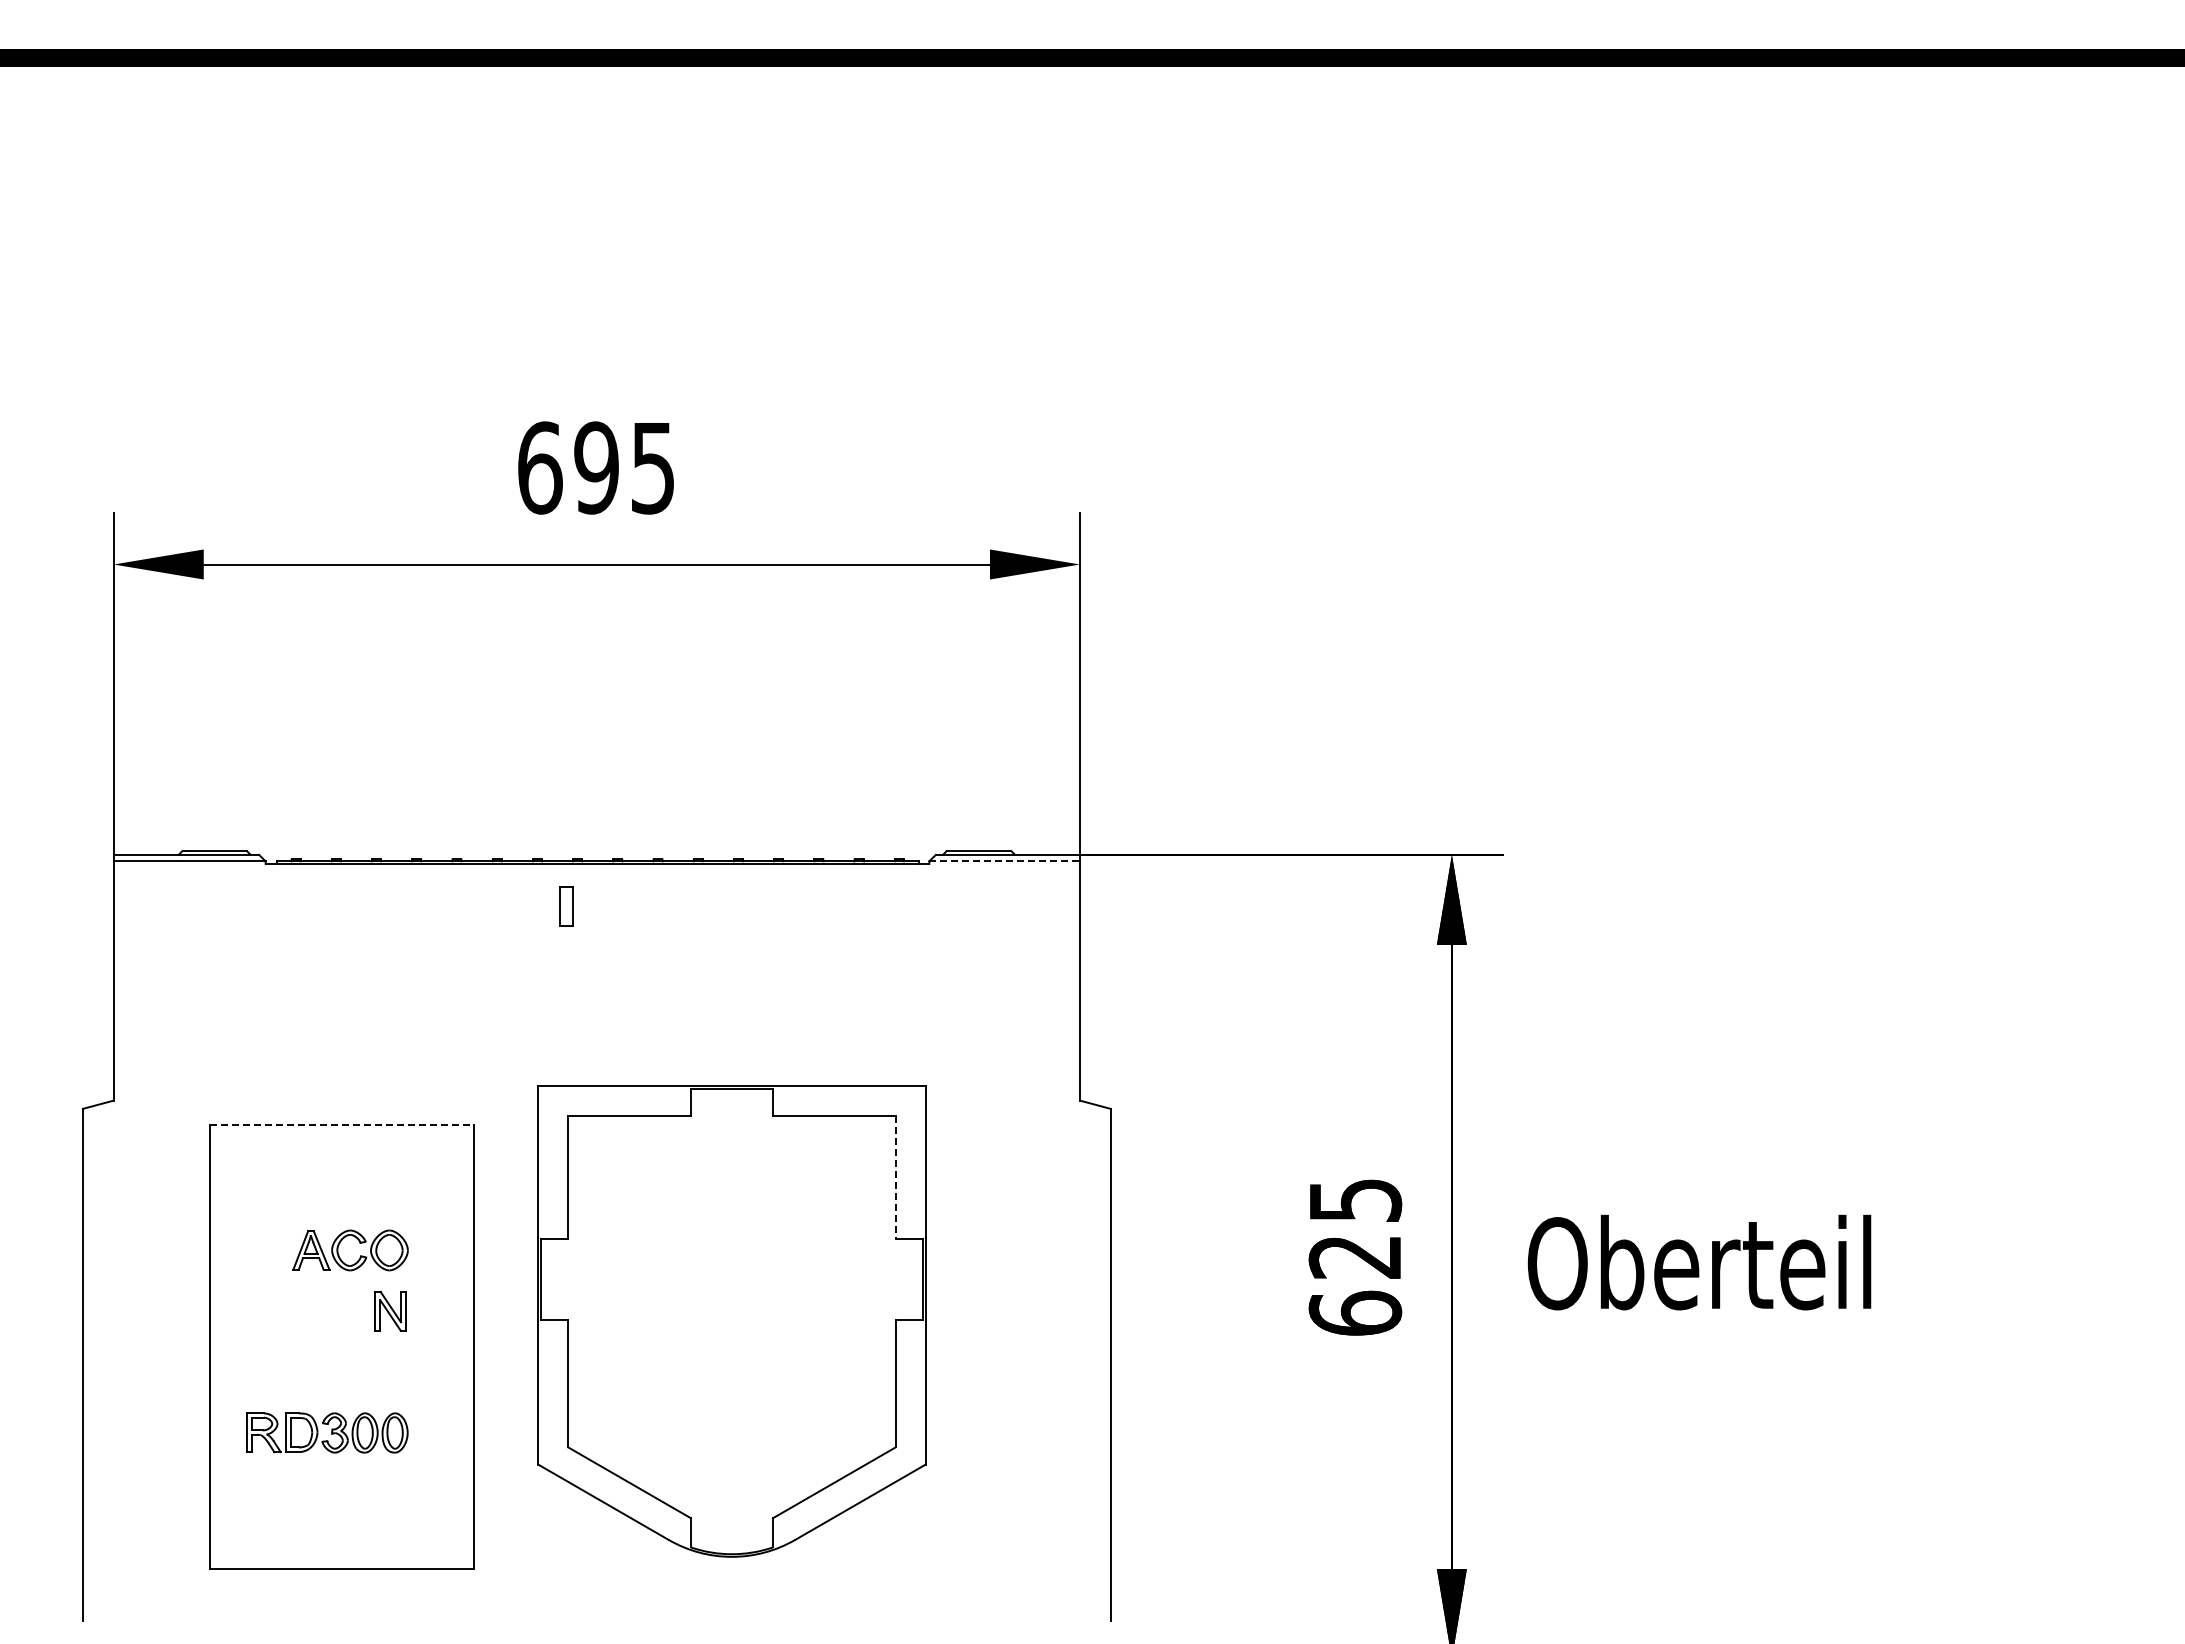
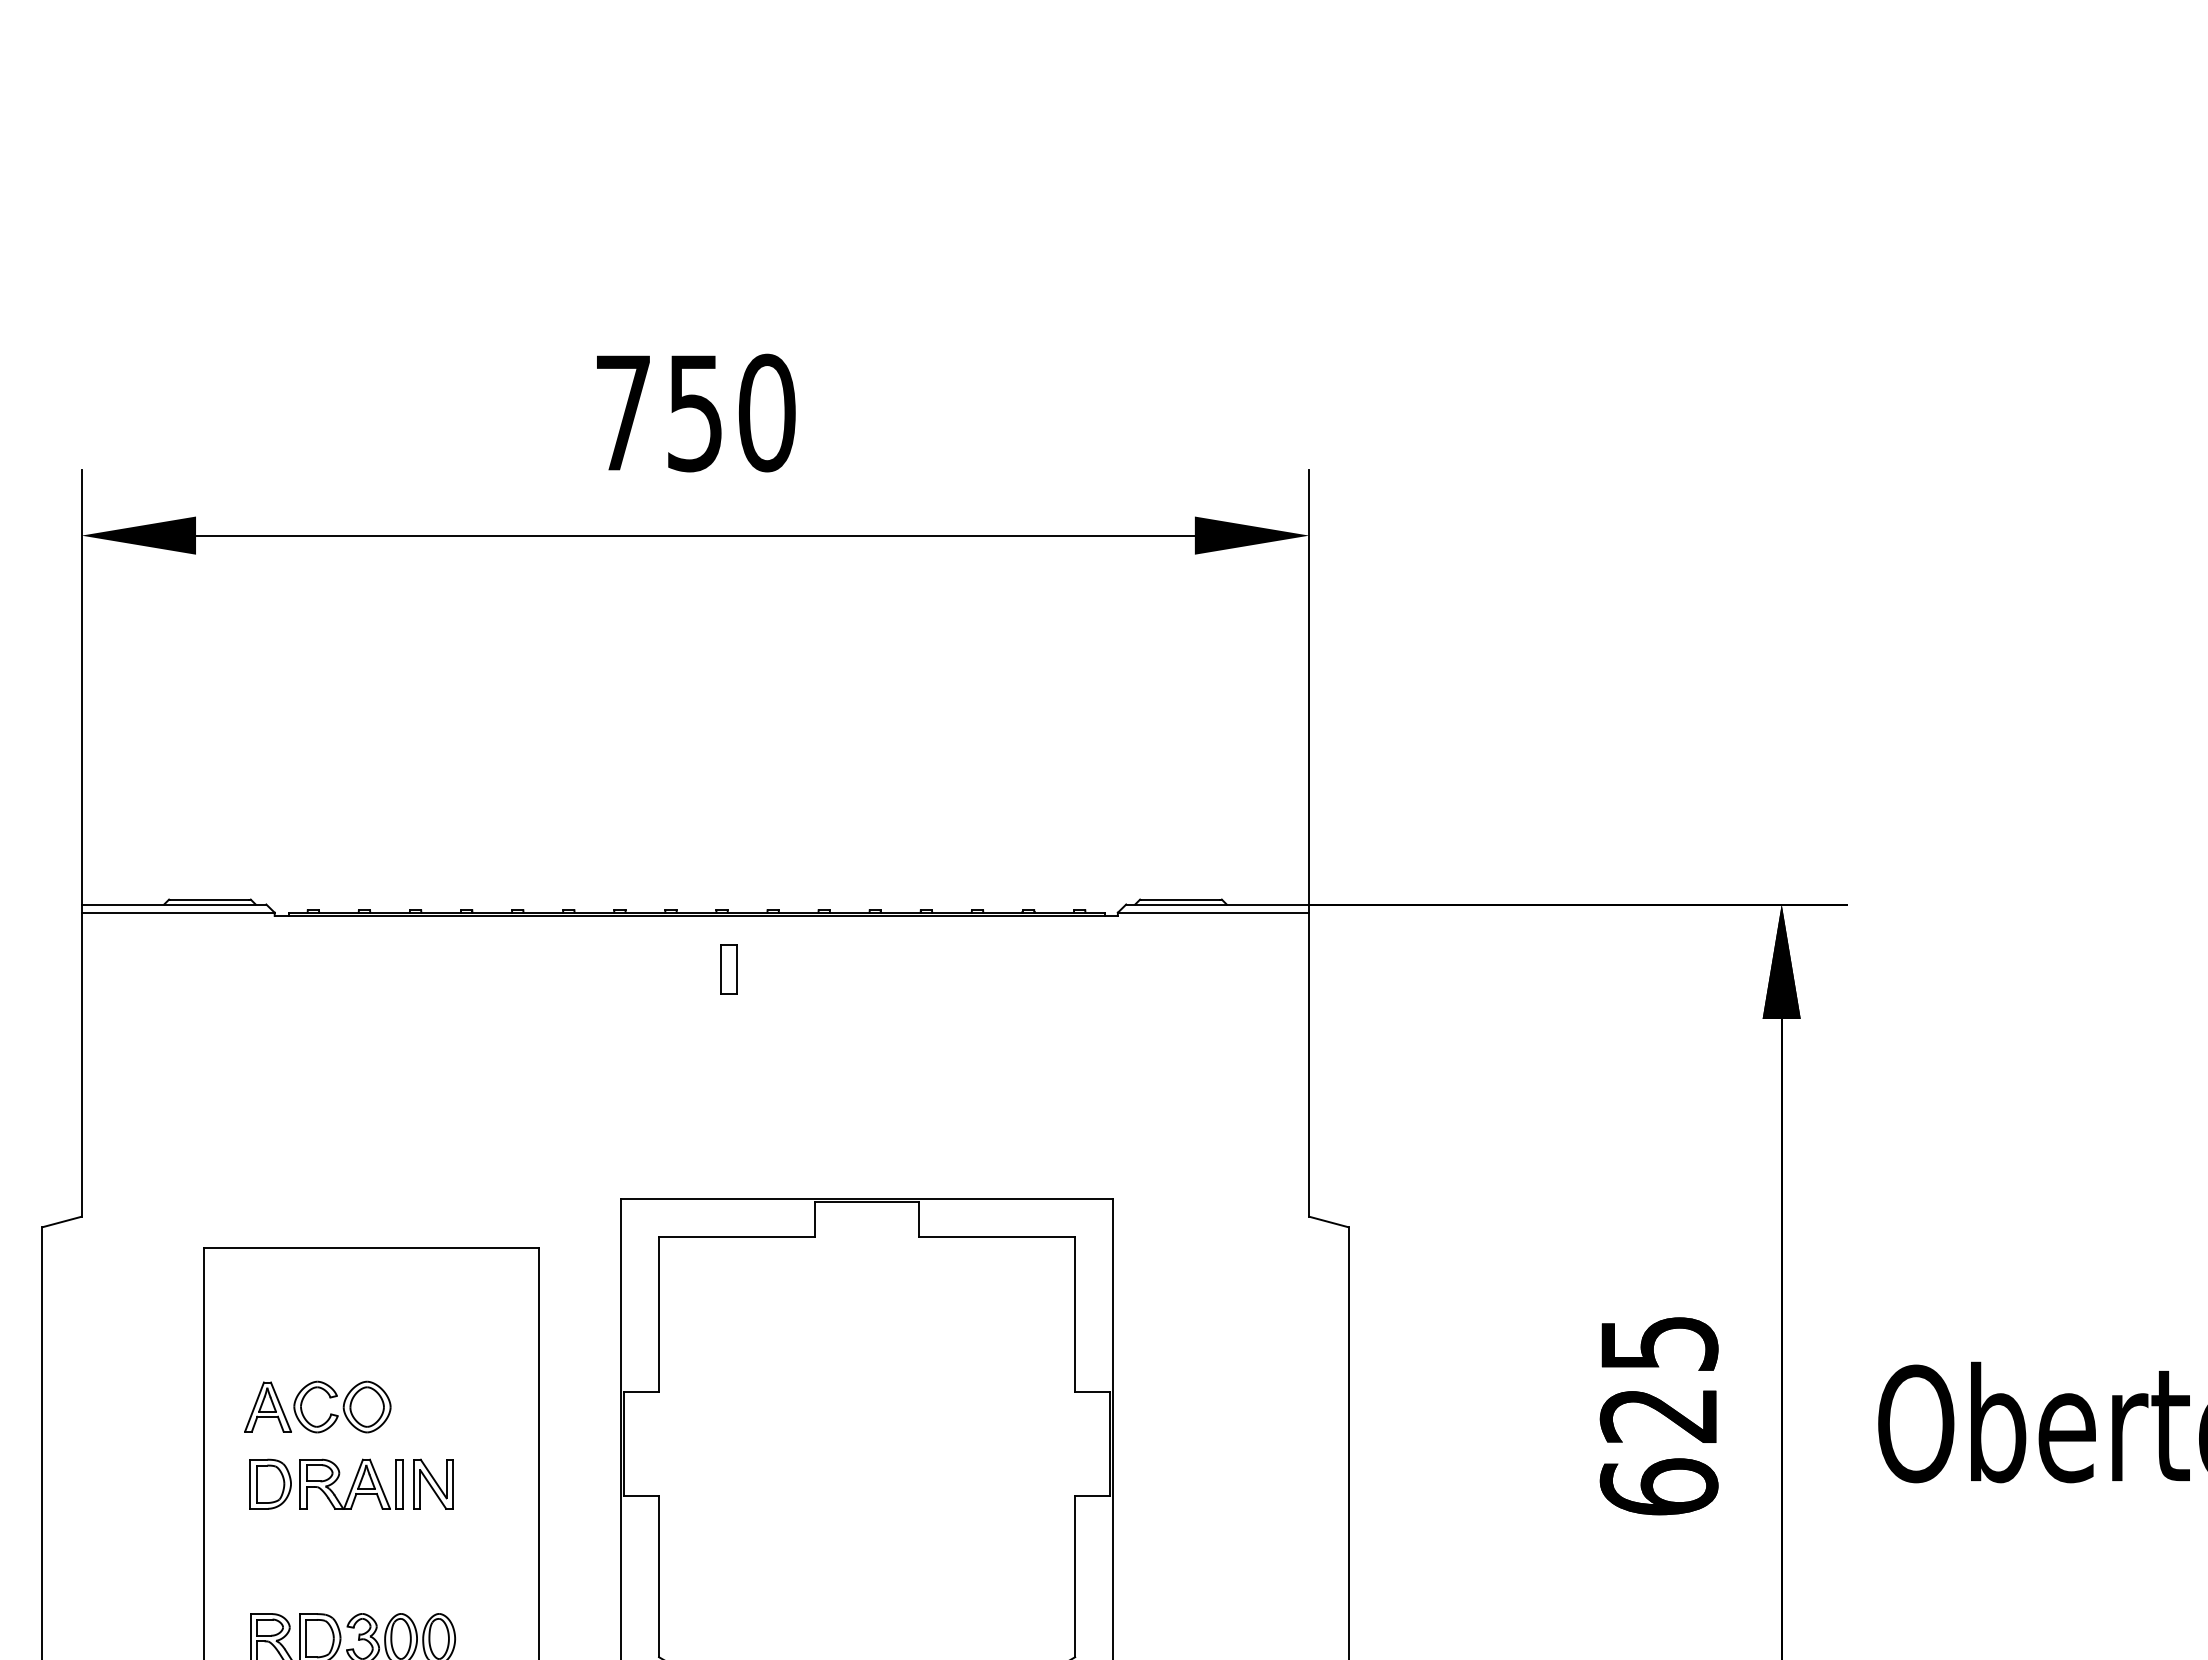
text: (596, 467) -> (695, 412), 695 -> 750
line: (1005, 861) -> (1214, 912), dashed -> solid
part: (566, 906) -> (729, 970), moved
line: (342, 1125) -> (372, 1248), dashed -> solid
line: (895, 1178) -> (1074, 1315), dashed -> solid
part: (360, 1255) -> (330, 1413), moved
part: (306, 1310) -> (326, 1483), added

